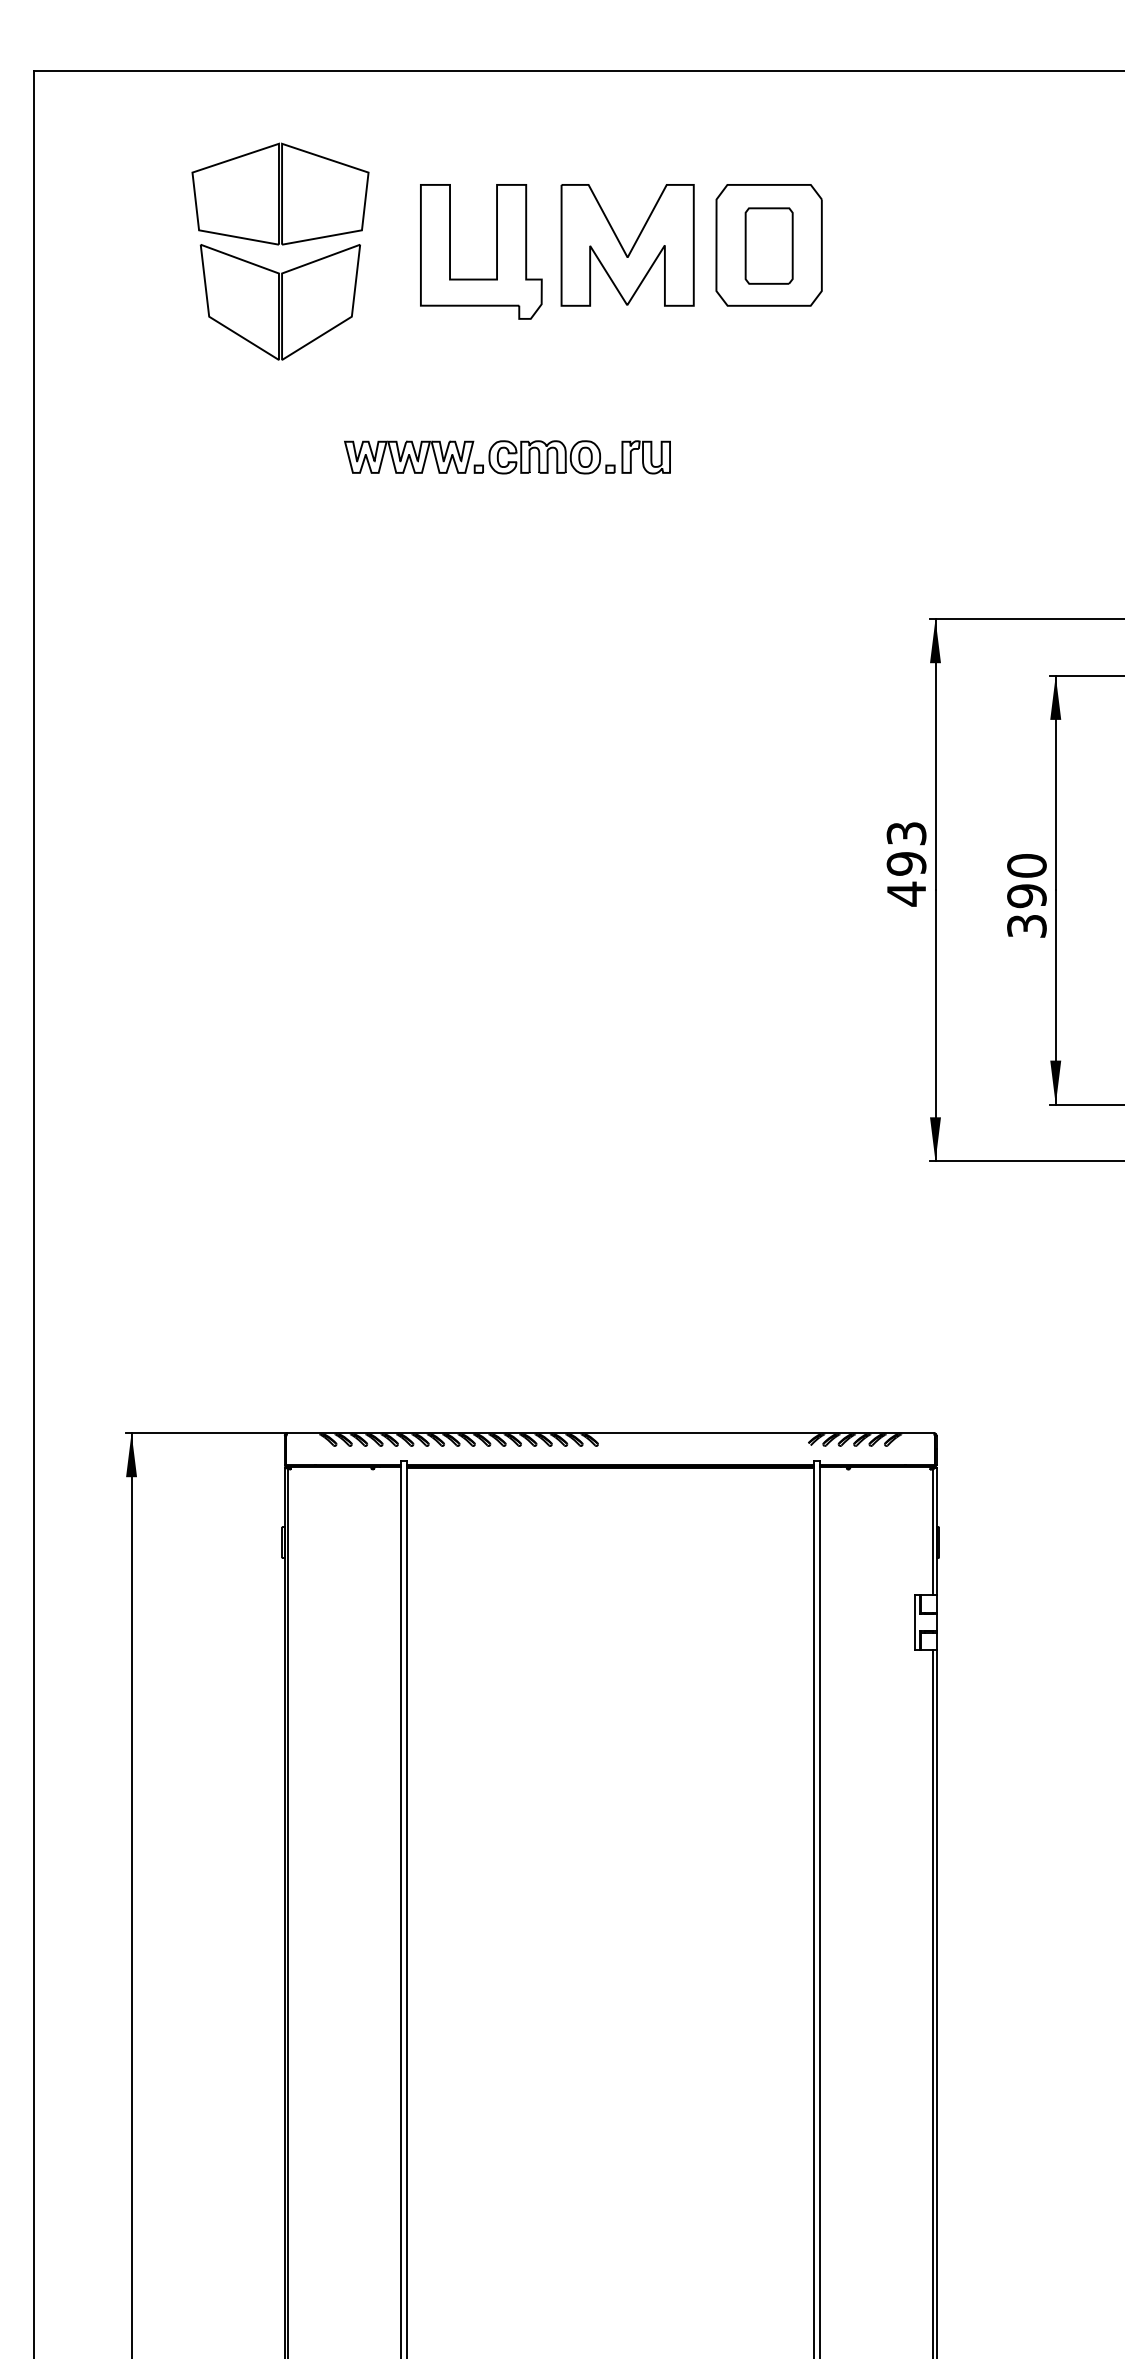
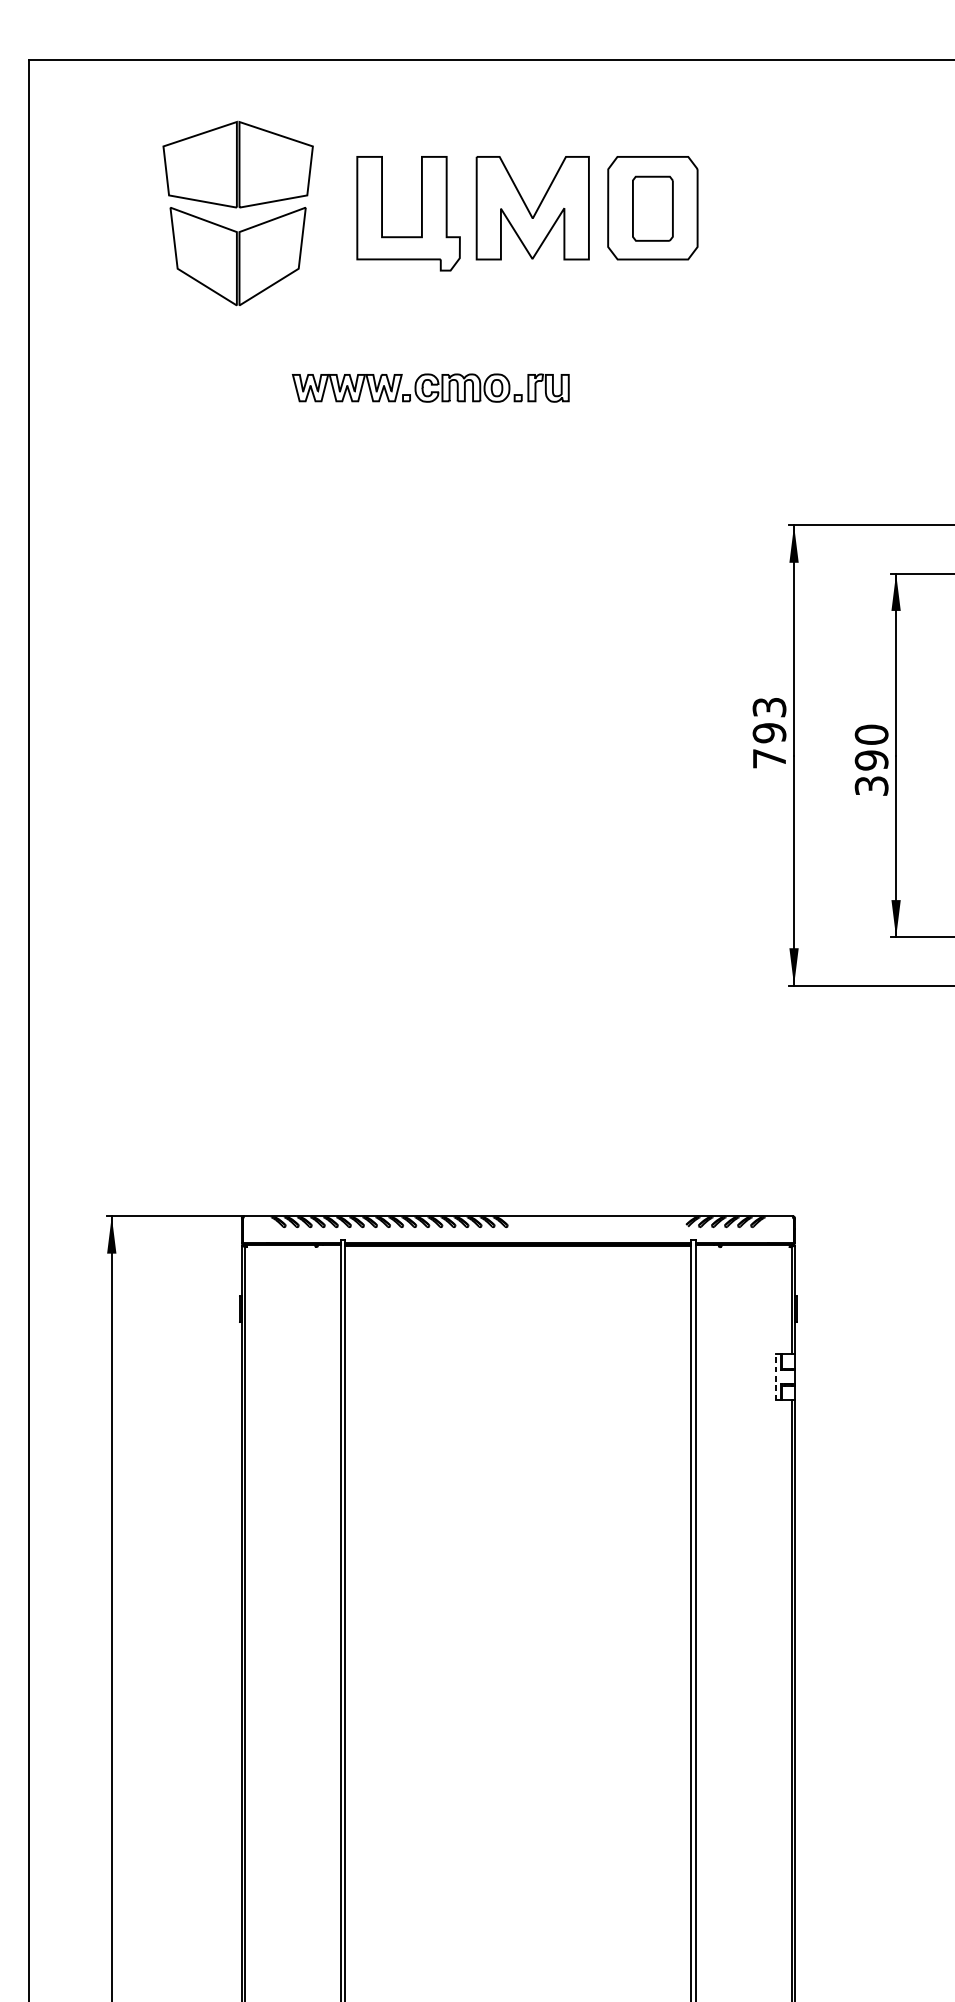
text: (906, 893) -> (769, 758), 493 -> 793
line: (914, 1622) -> (776, 1376), solid -> dashed

